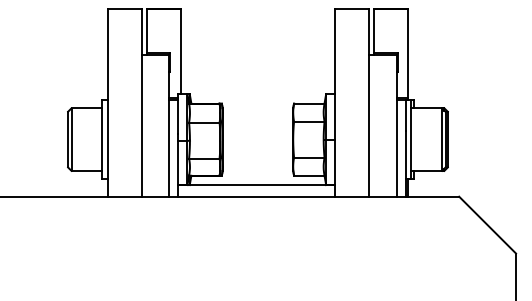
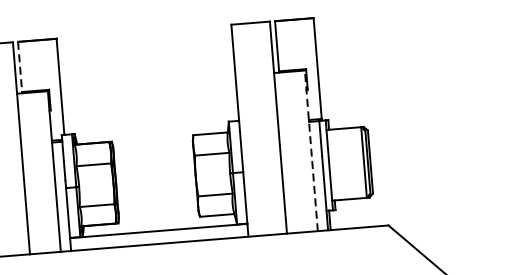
line: (146, 31) -> (20, 67), solid -> dashed
line: (396, 125) -> (311, 150), solid -> dashed

